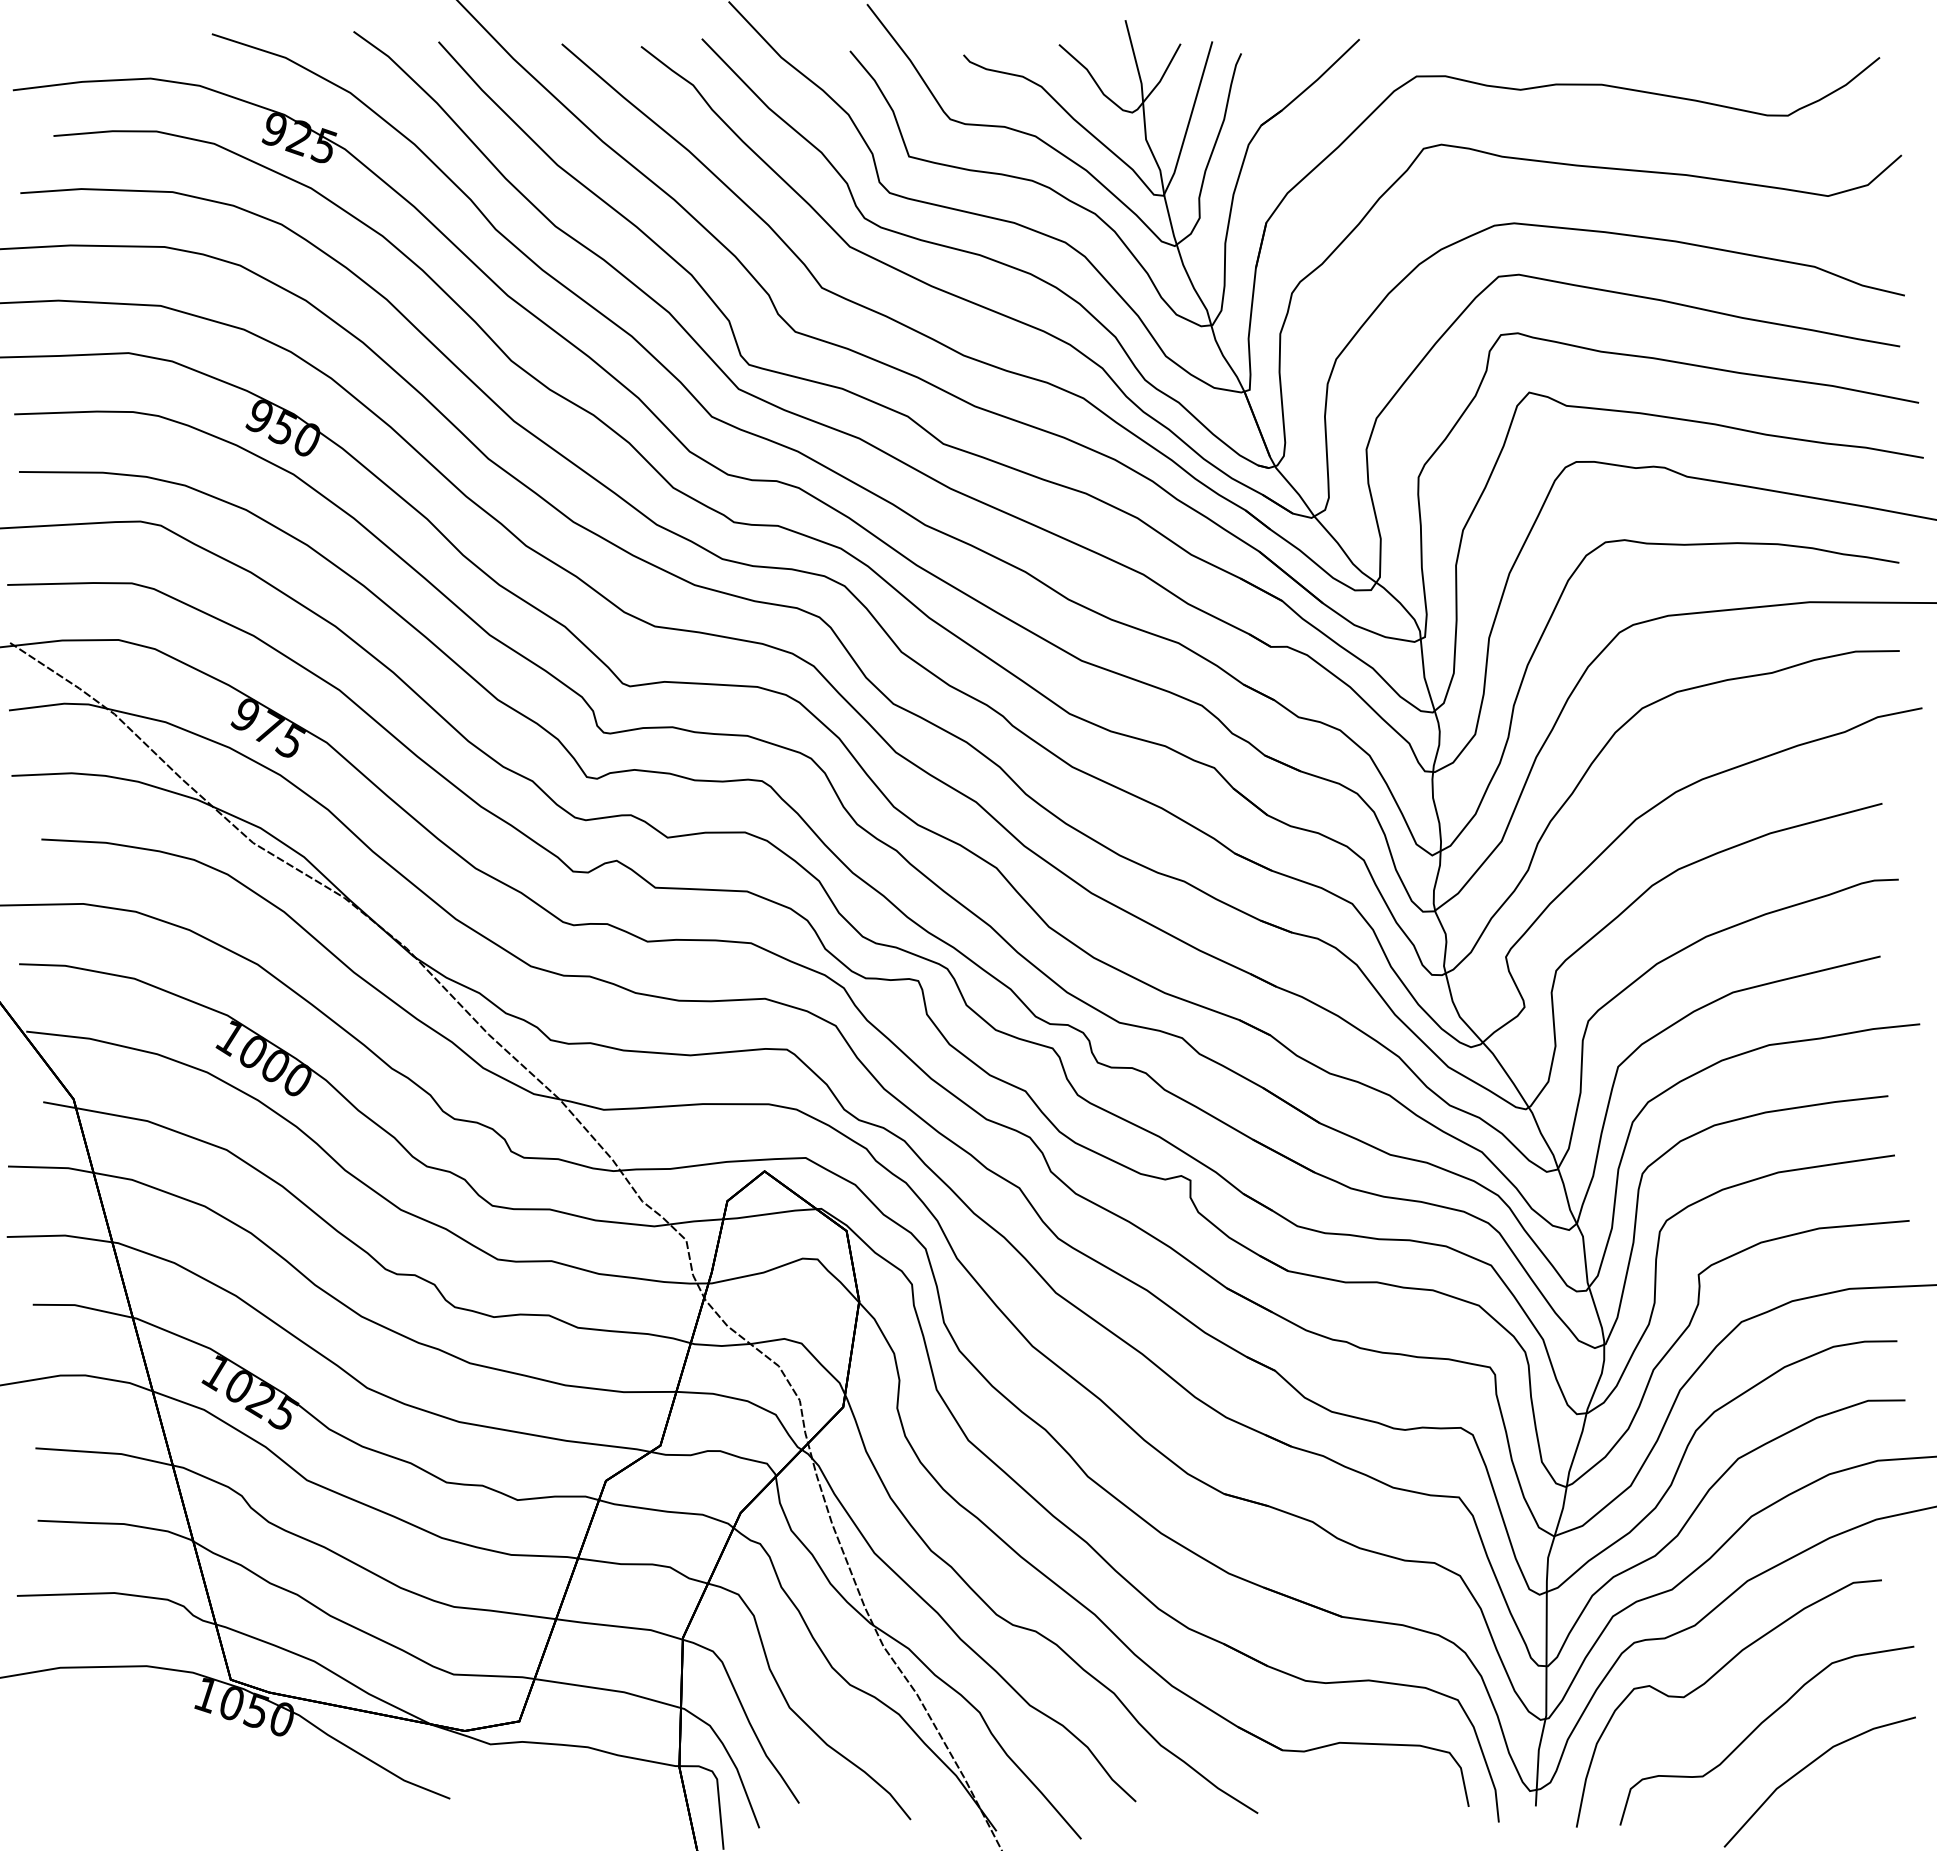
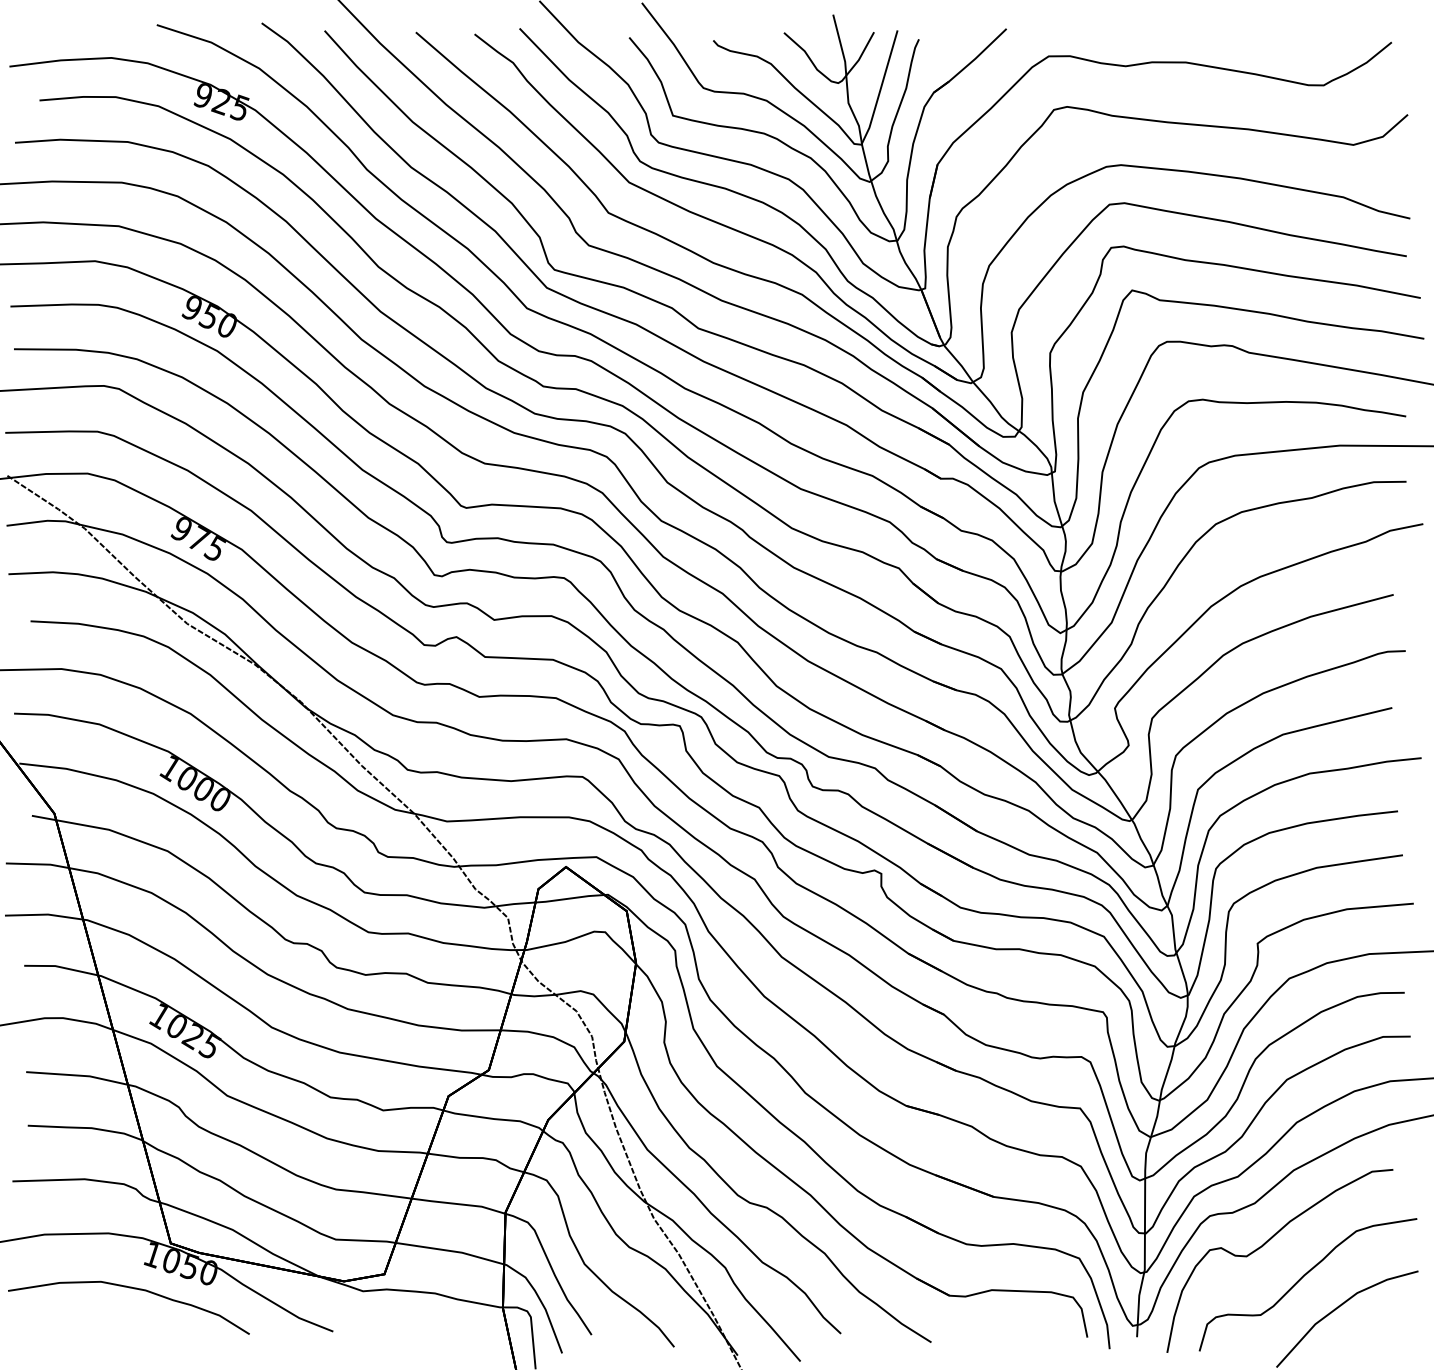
curve: (181, 1741) -> (134, 1289), added

